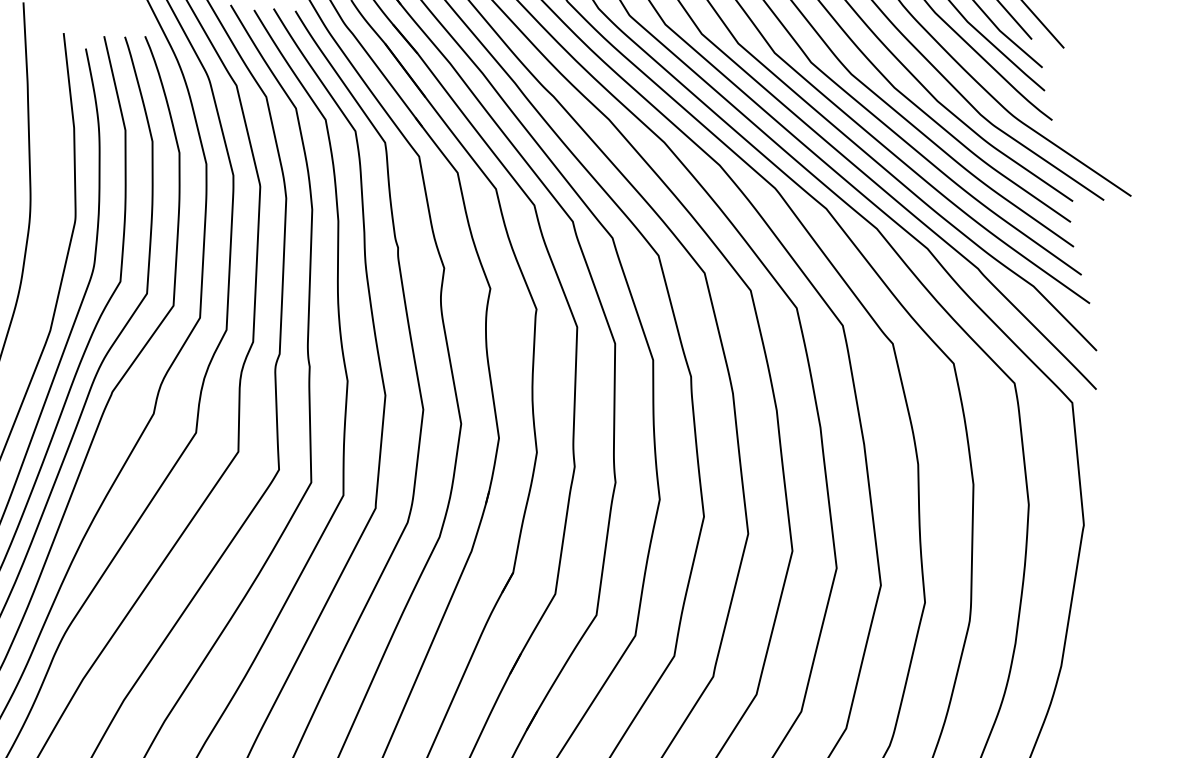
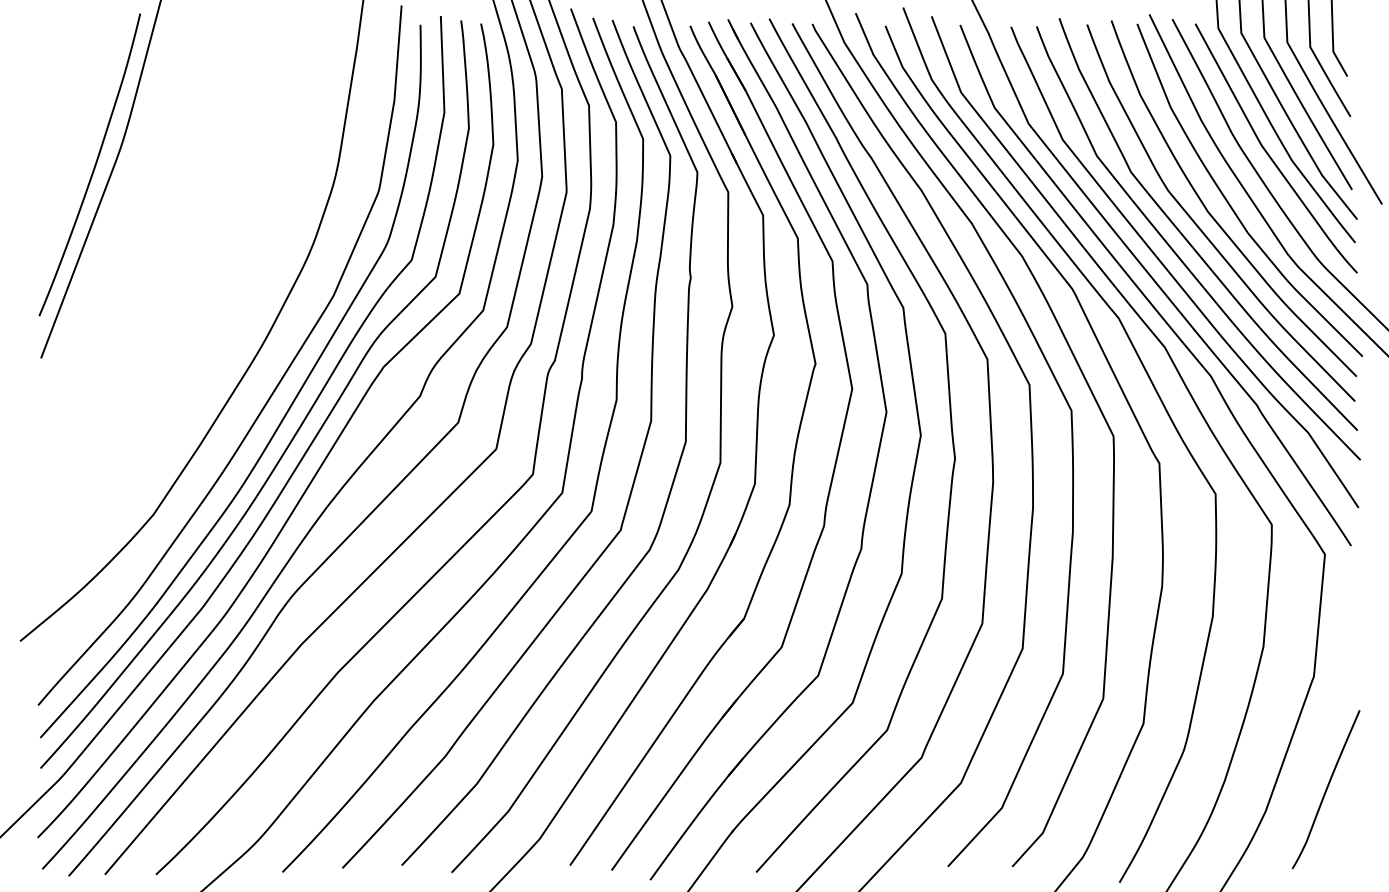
curve: (1116, 633) -> (1325, 789), added

